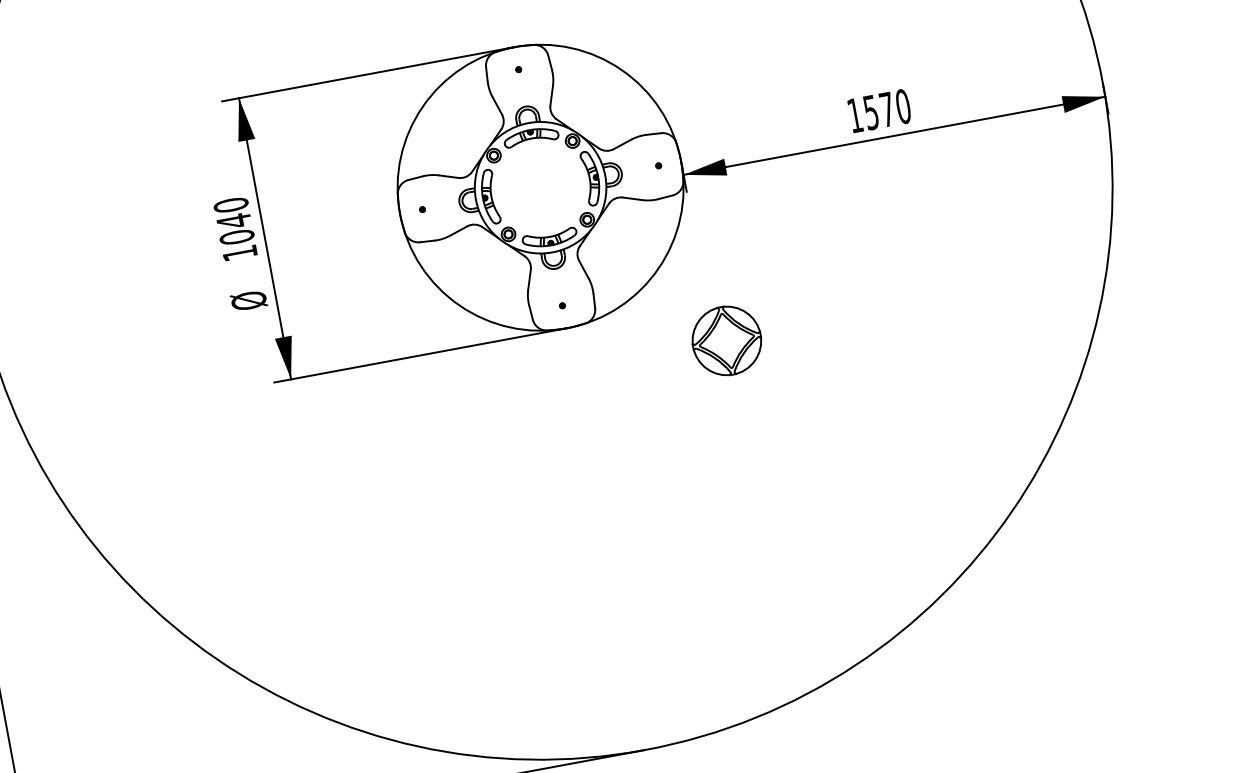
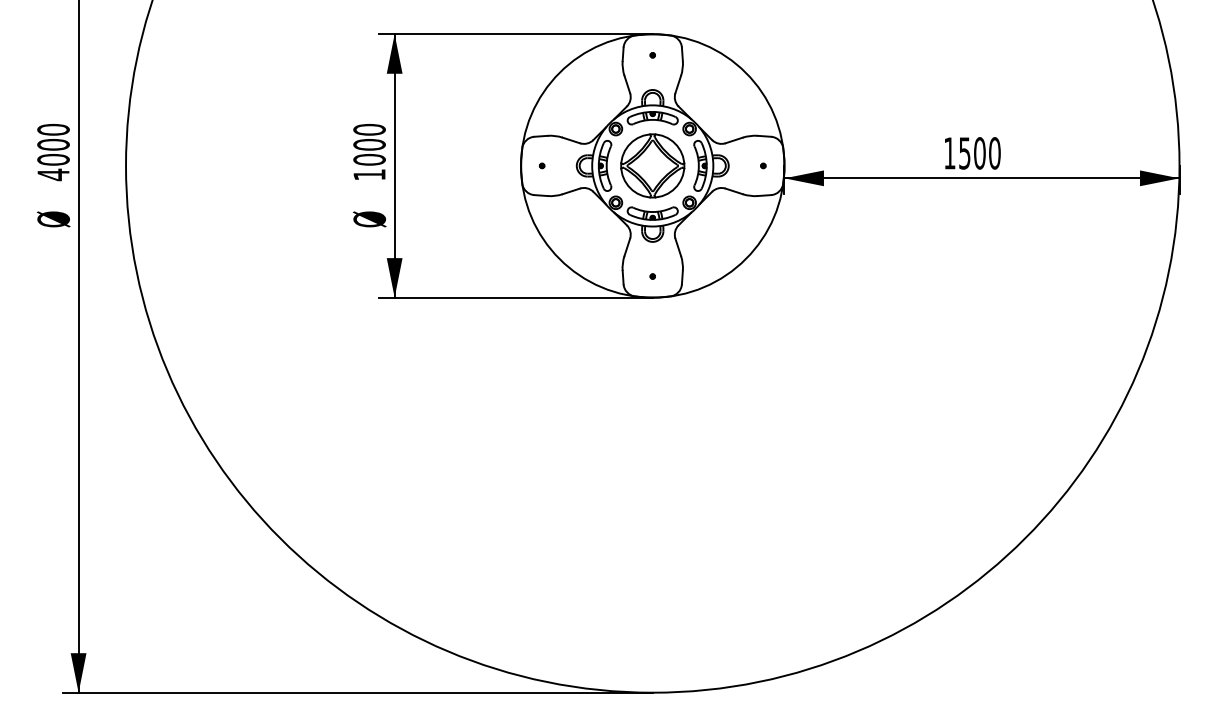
text: (886, 109) -> (979, 153), 1570 -> 1500
text: (233, 220) -> (369, 144), 1040 -> 1000
part: (726, 340) -> (652, 165), moved

